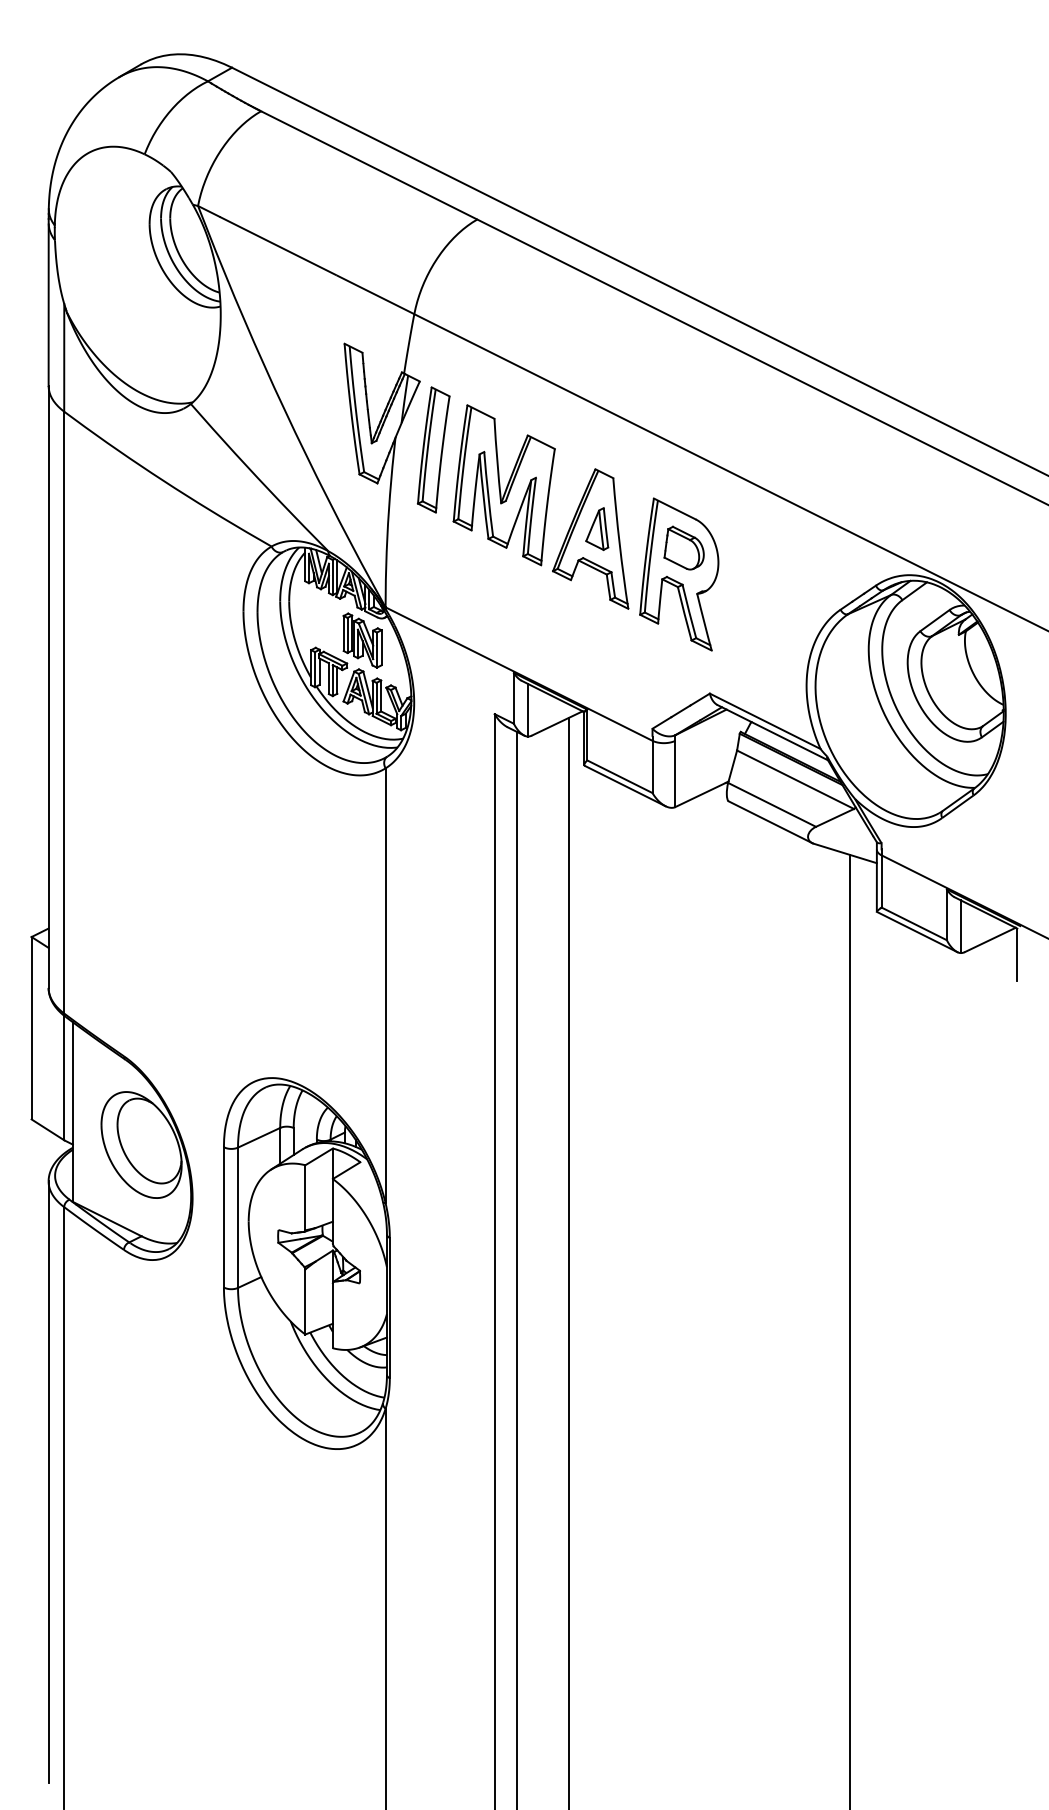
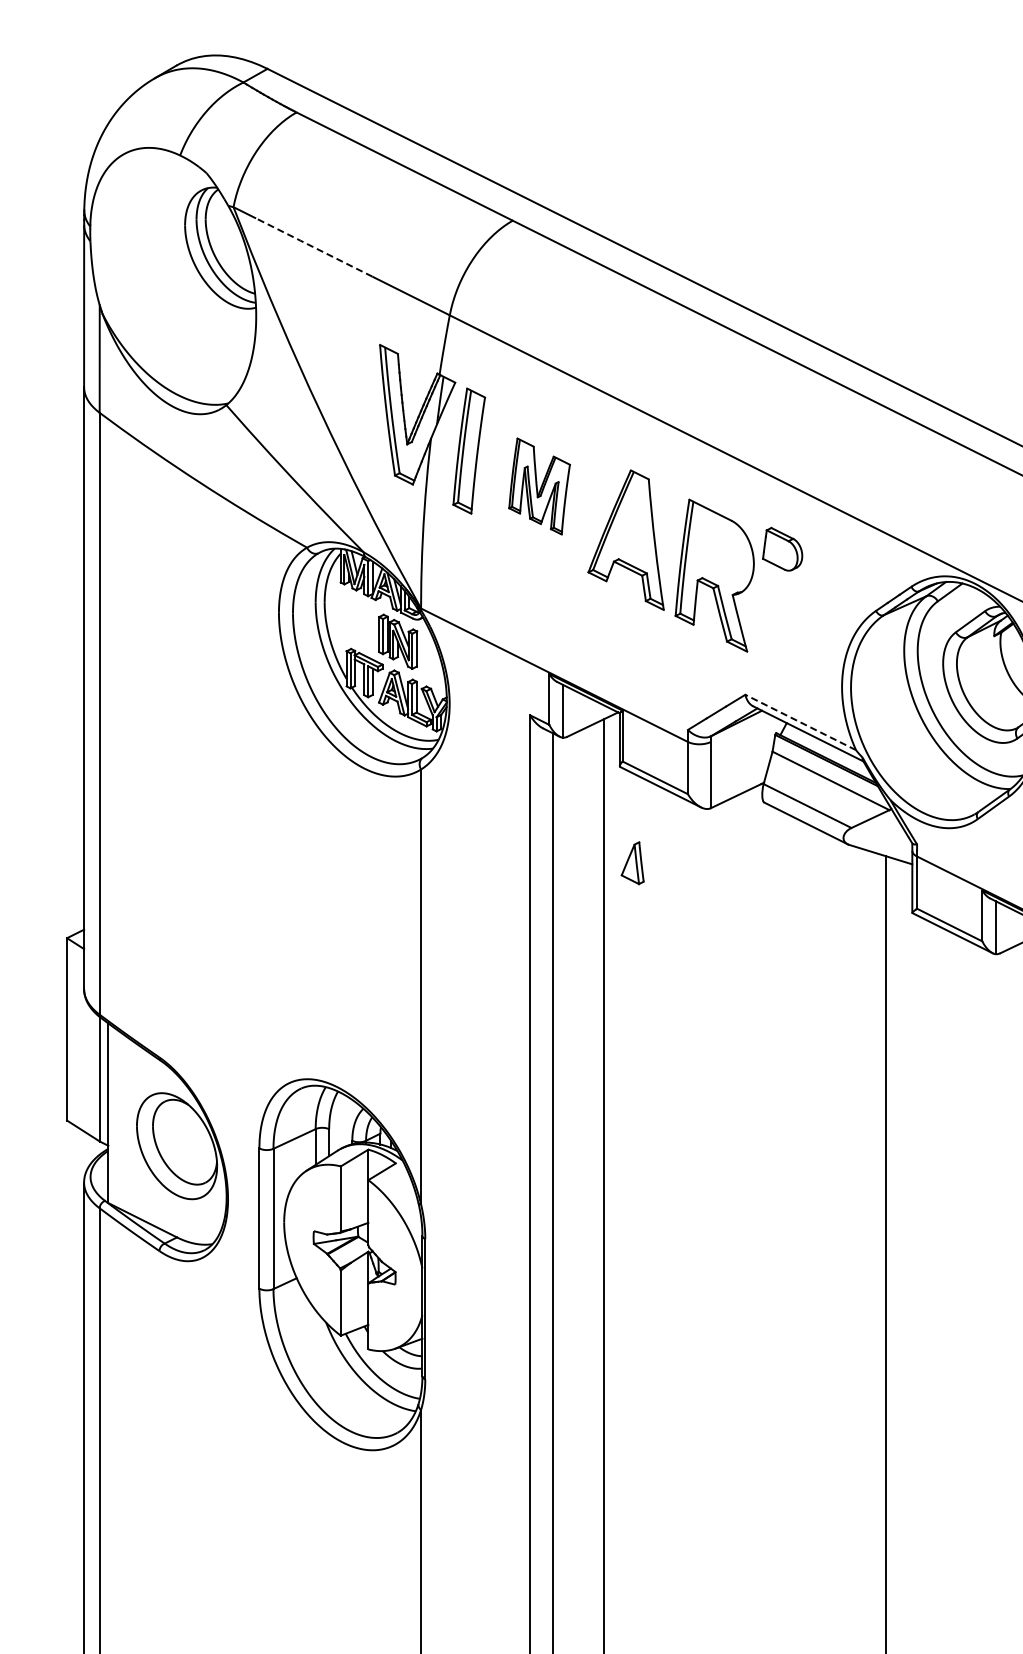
line: (277, 245) -> (312, 246), solid -> dashed
part: (503, 485) -> (538, 486), size x0.6
part: (597, 528) -> (632, 862), moved
part: (683, 547) -> (781, 548), moved
line: (765, 721) -> (800, 722), solid -> dashed

